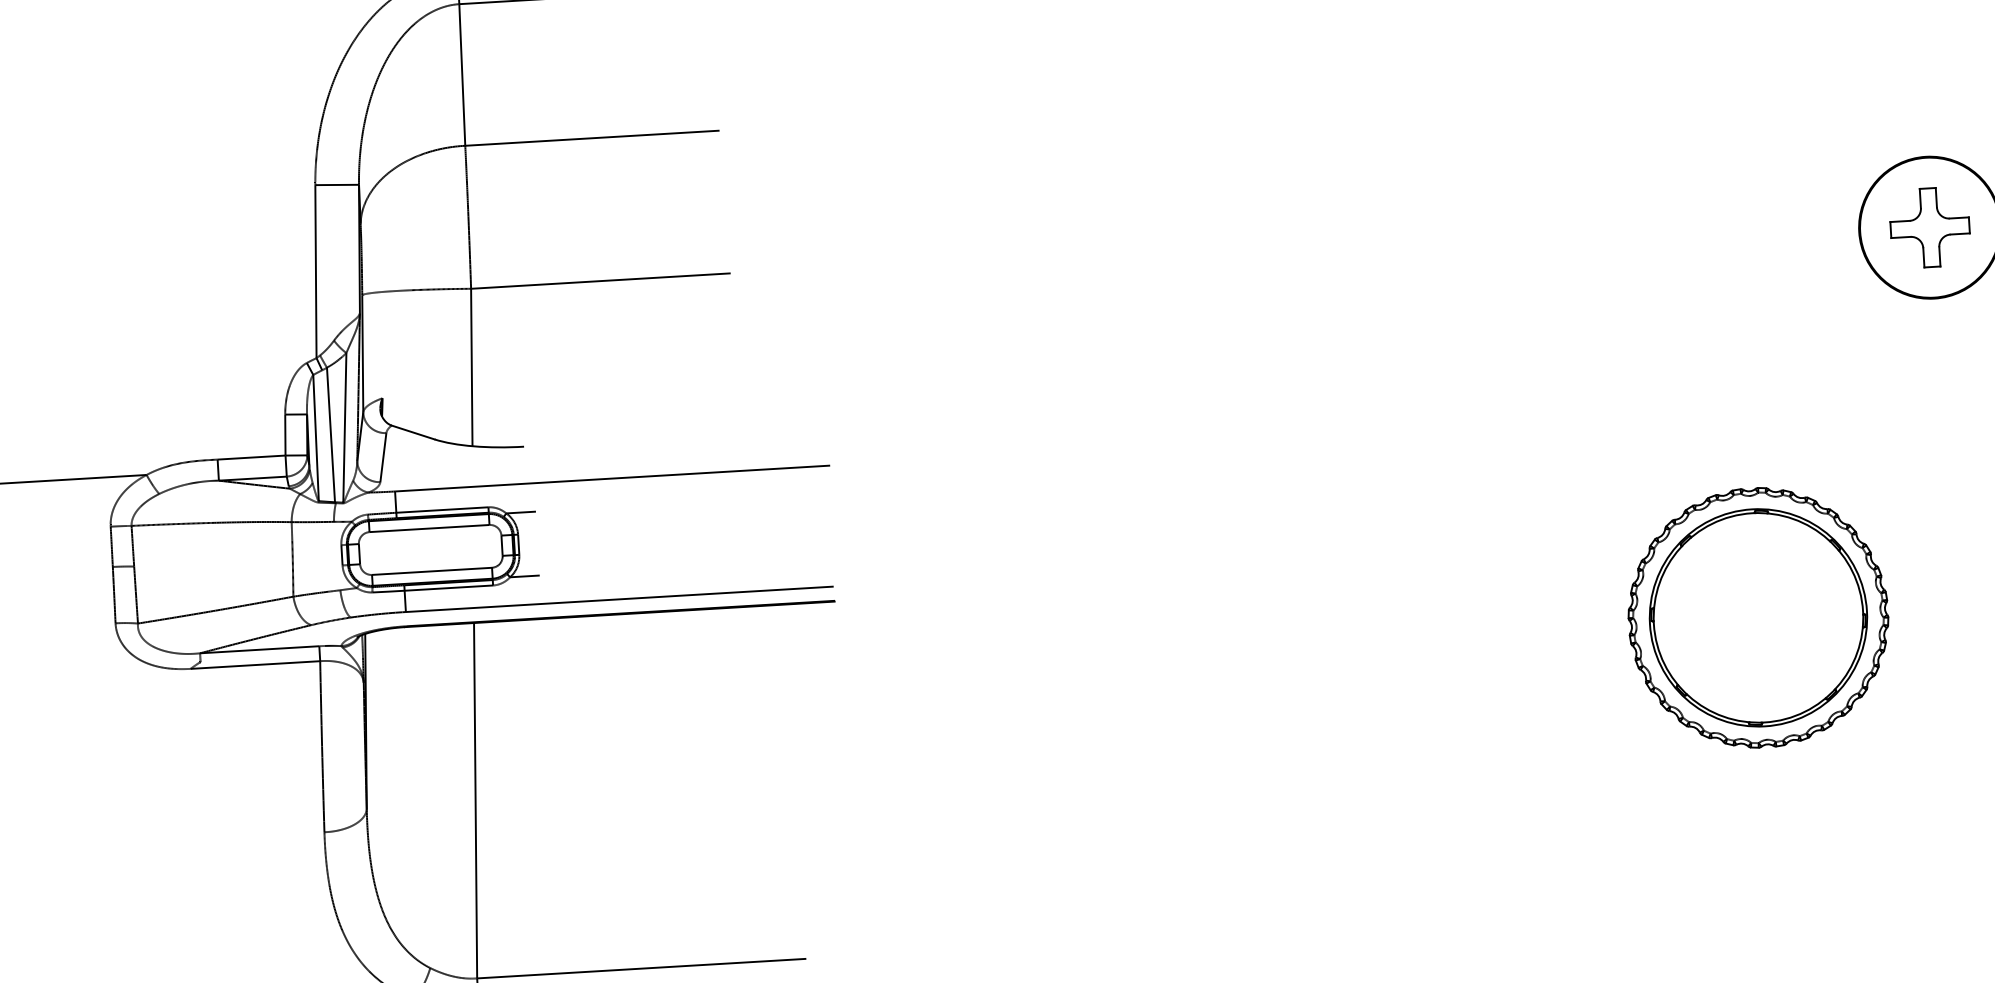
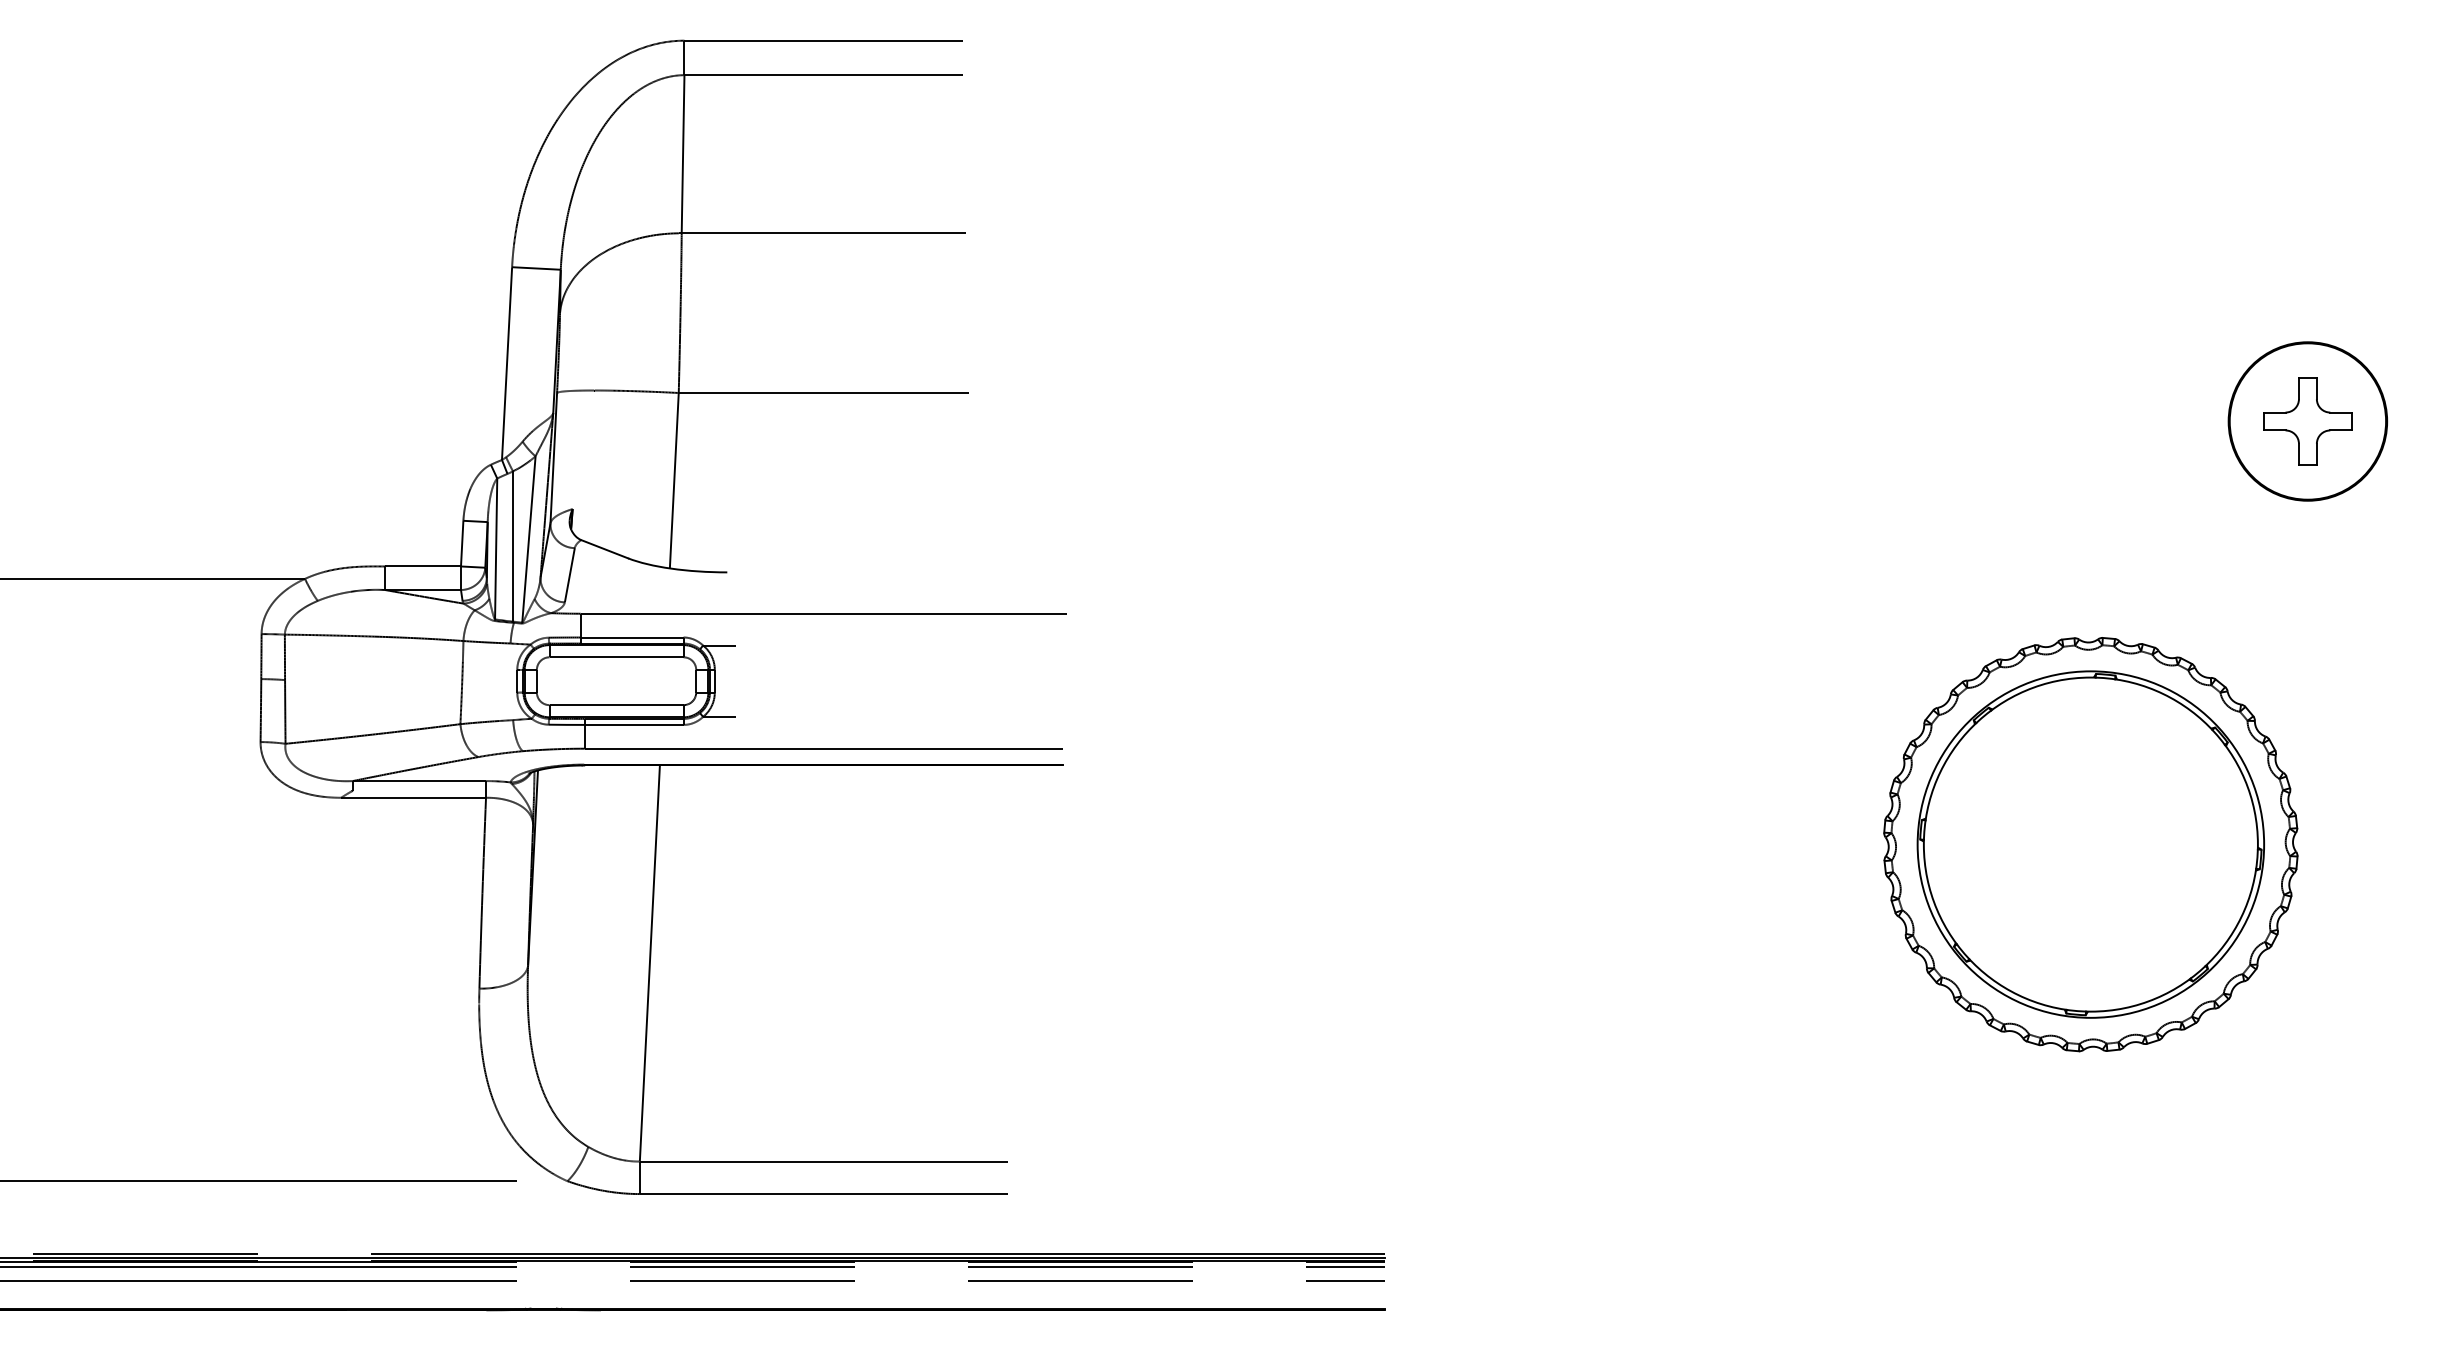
part: (1758, 617) -> (2090, 844), size x1.43

